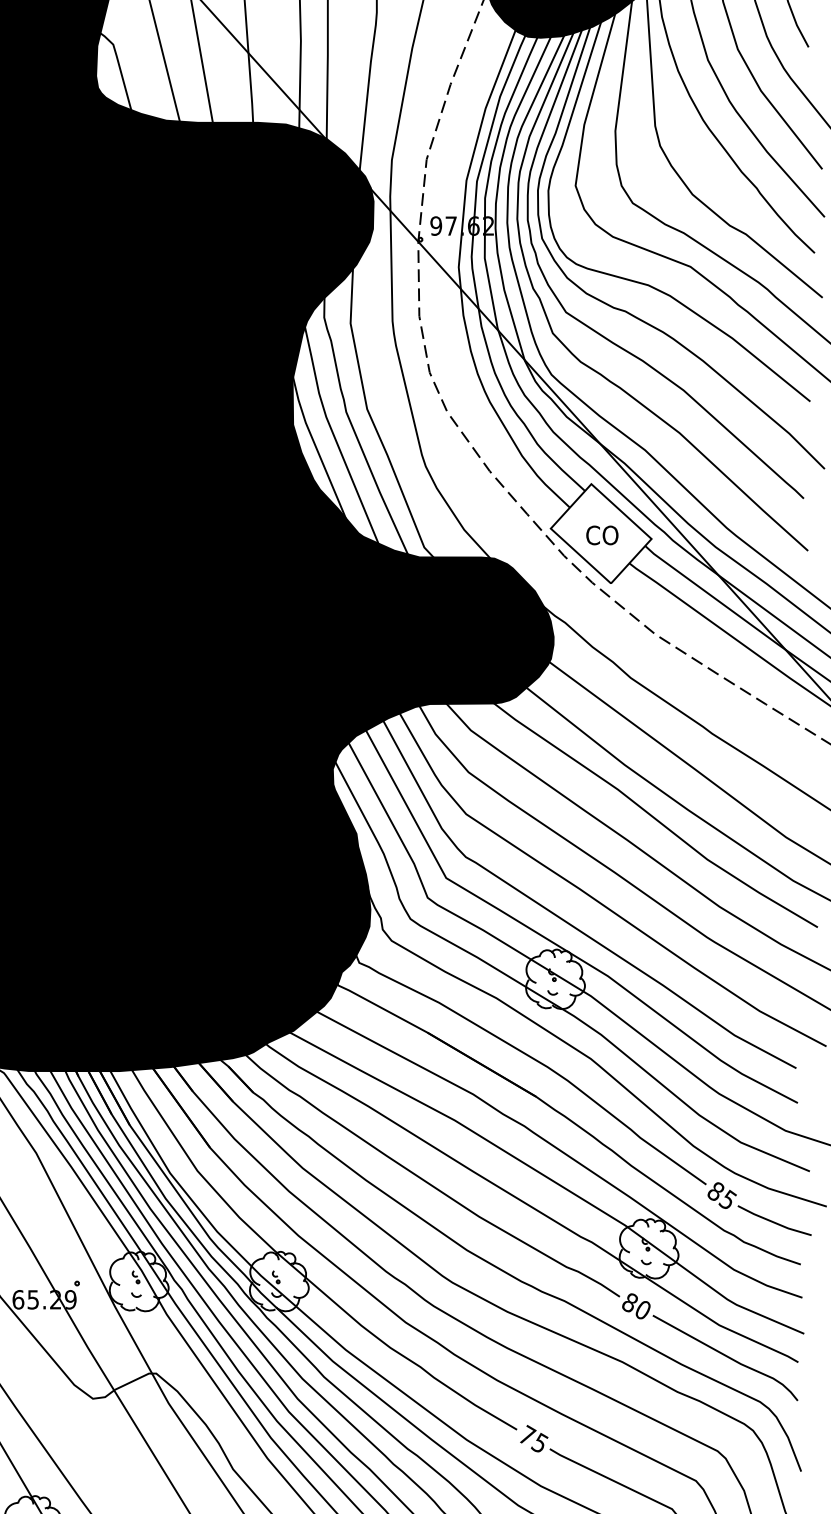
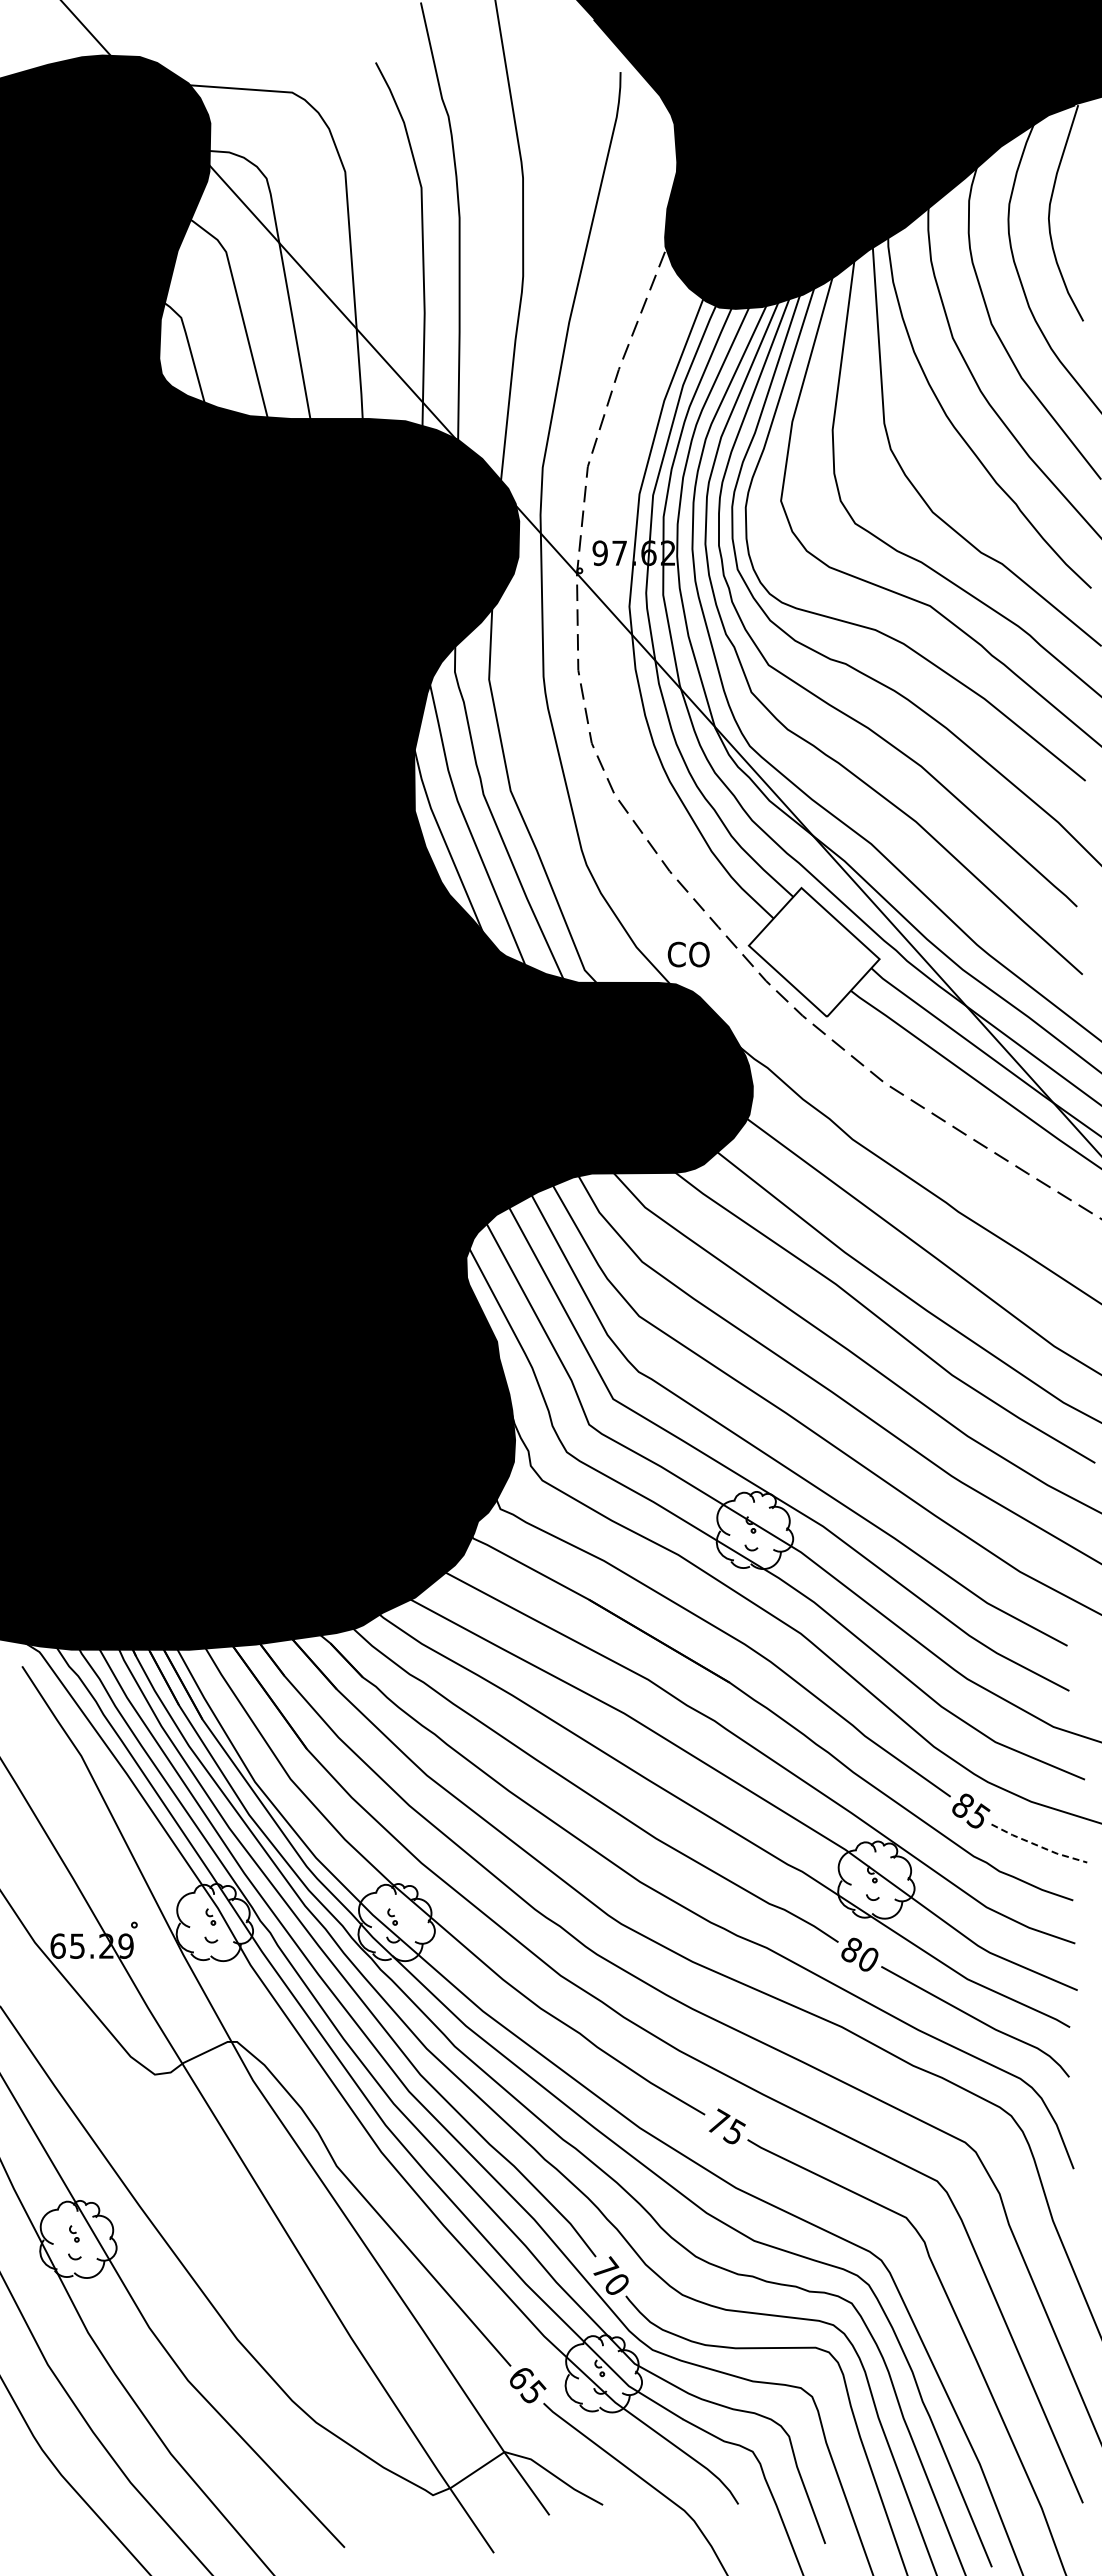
text: (602, 535) -> (688, 954), moved
line: (774, 1222) -> (1038, 1846), solid -> dashed

